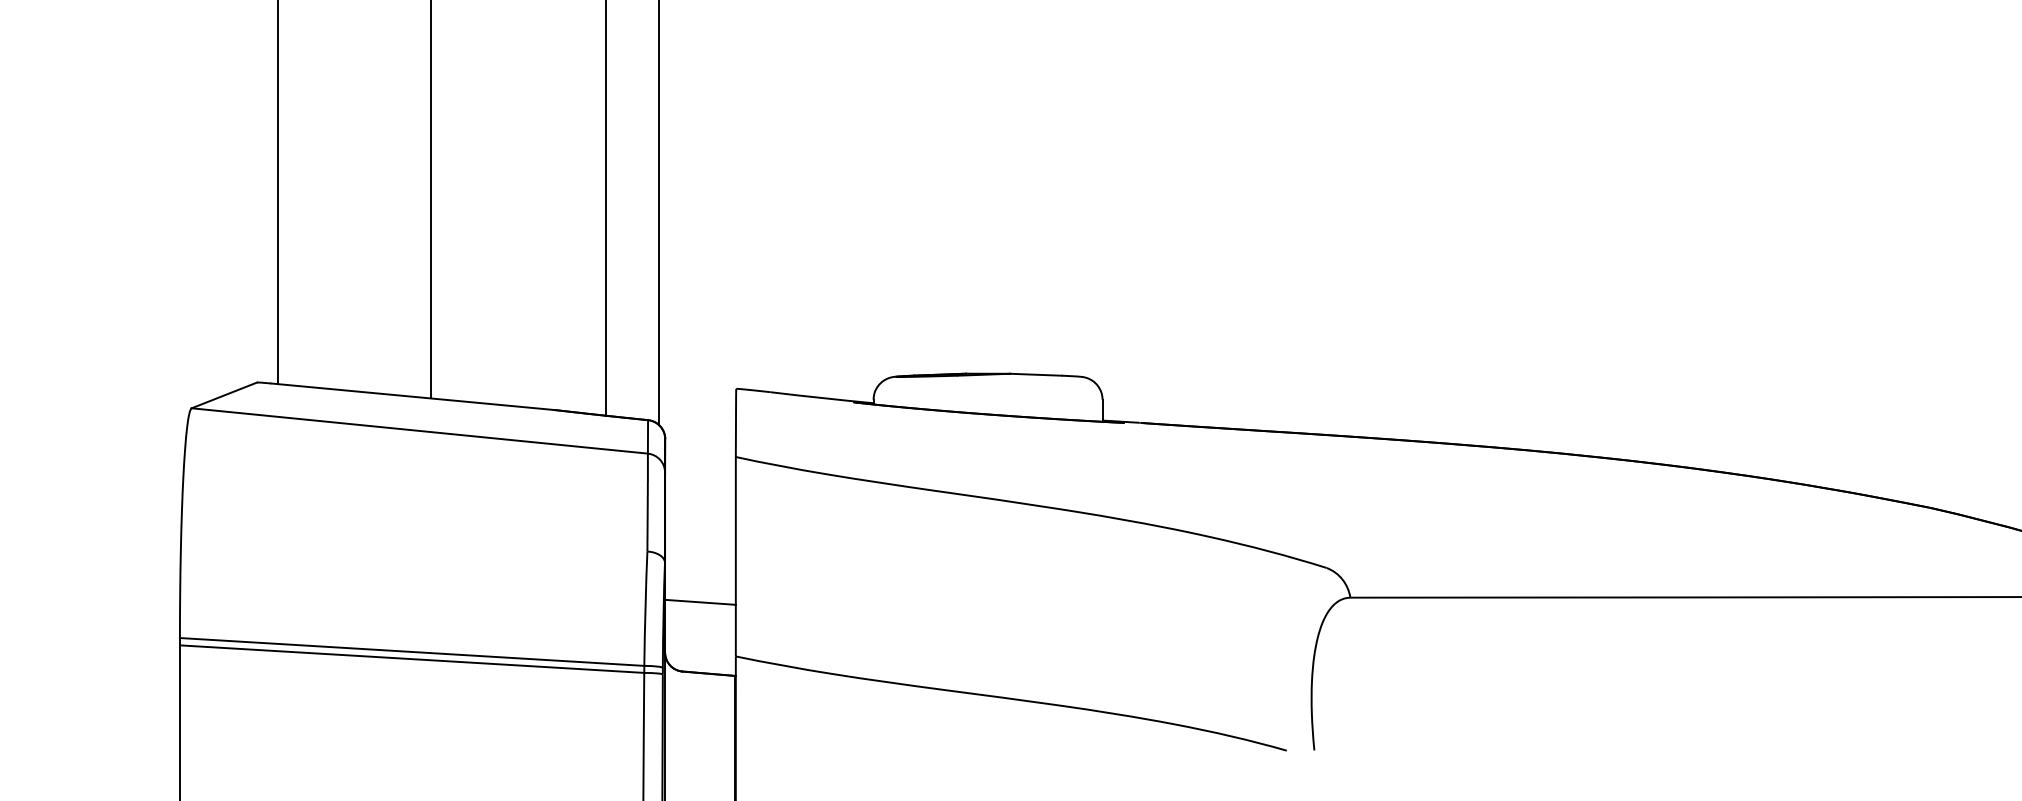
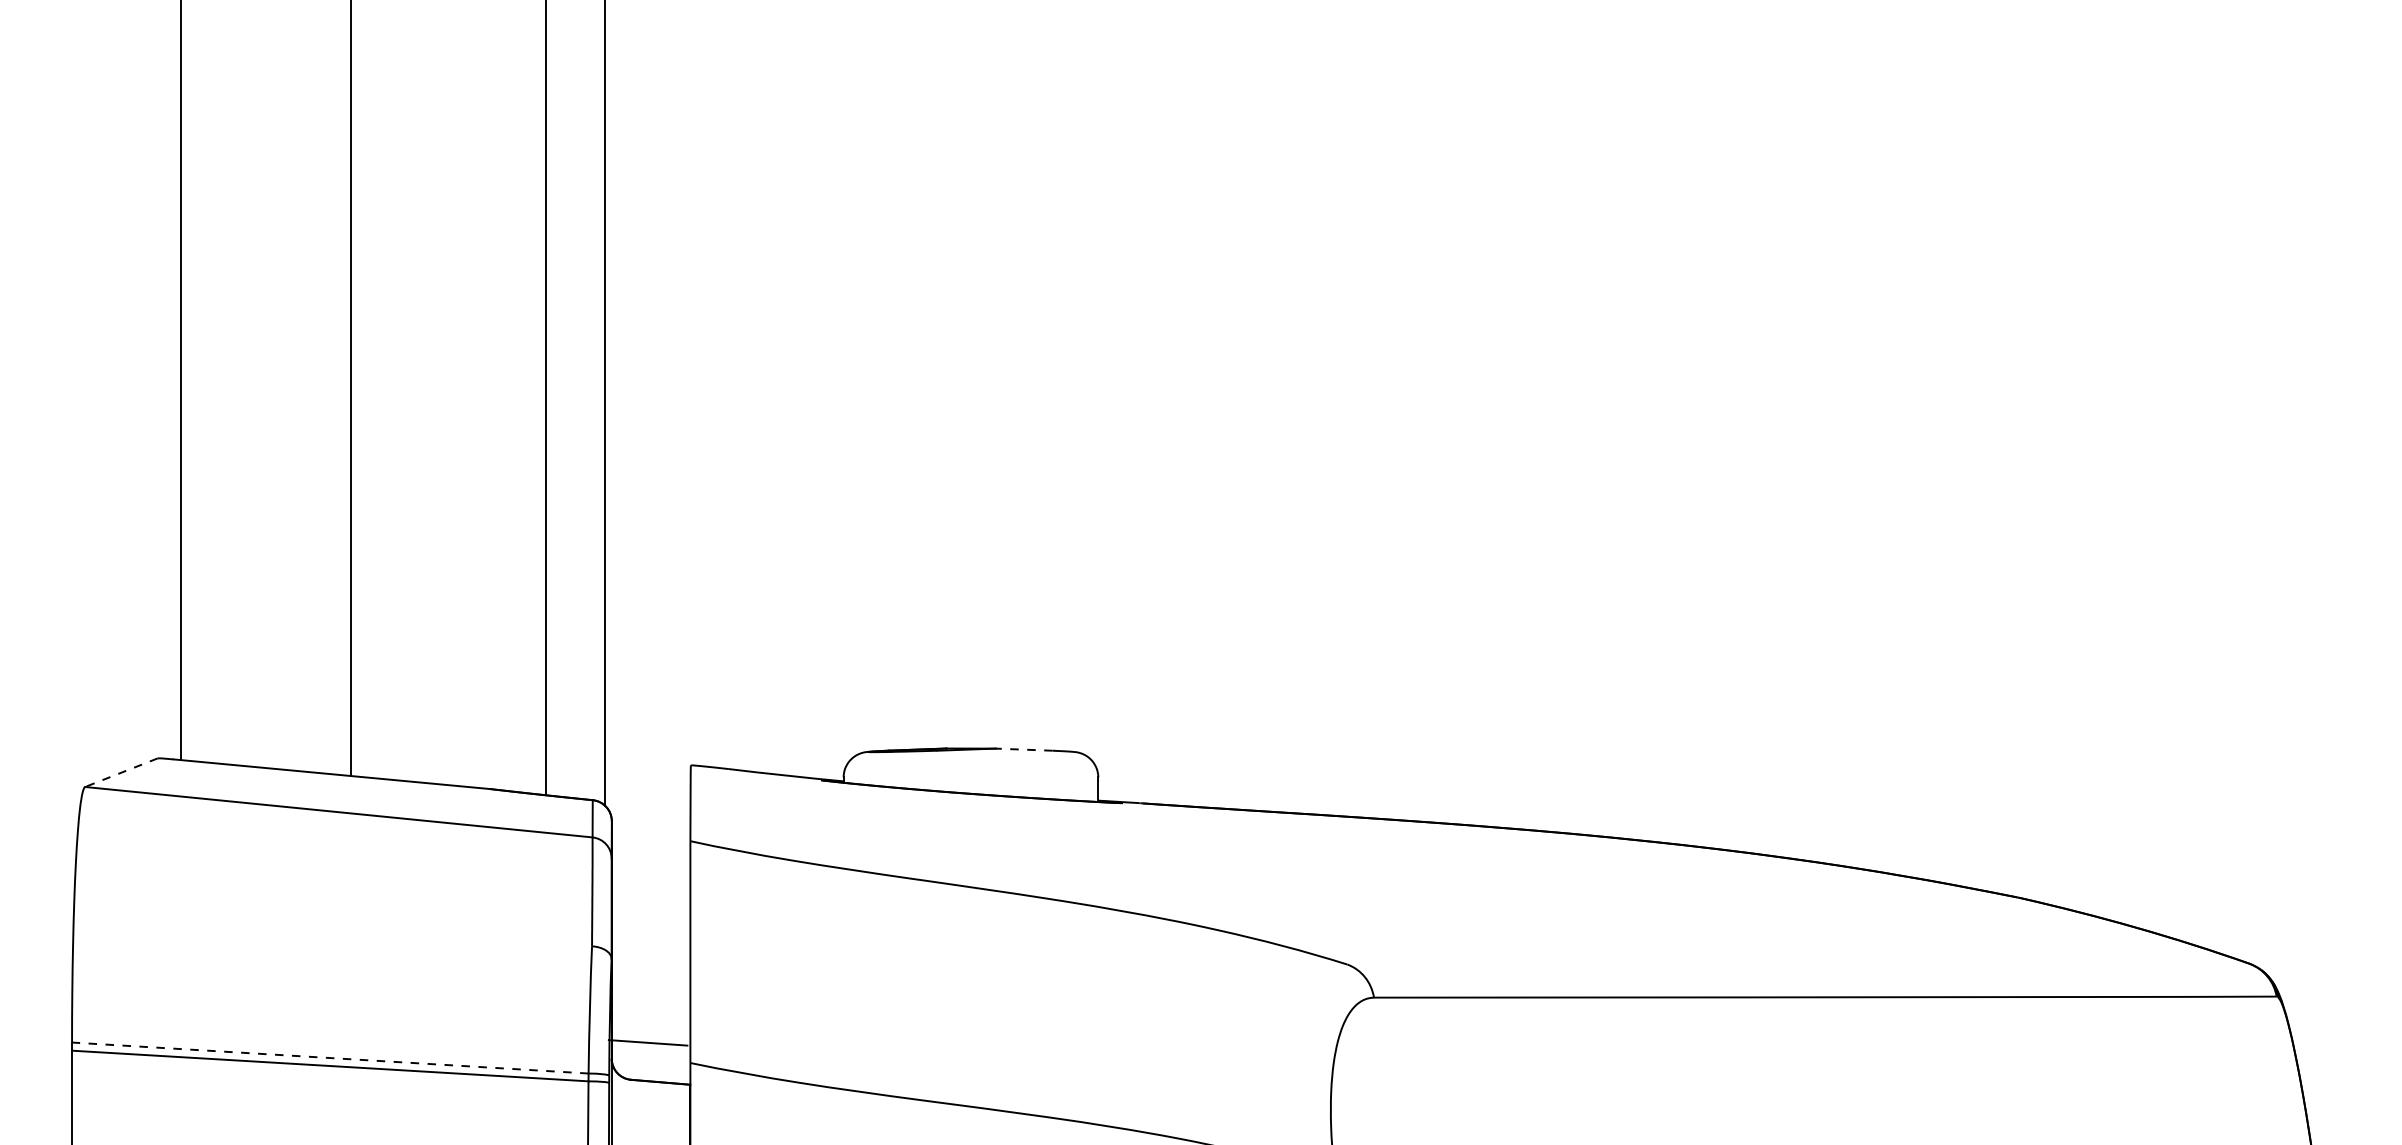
line: (1036, 374) -> (1024, 749), solid -> dashed
line: (224, 395) -> (121, 772), solid -> dashed
line: (699, 602) -> (647, 1042), moved
line: (412, 652) -> (330, 1058), solid -> dashed

